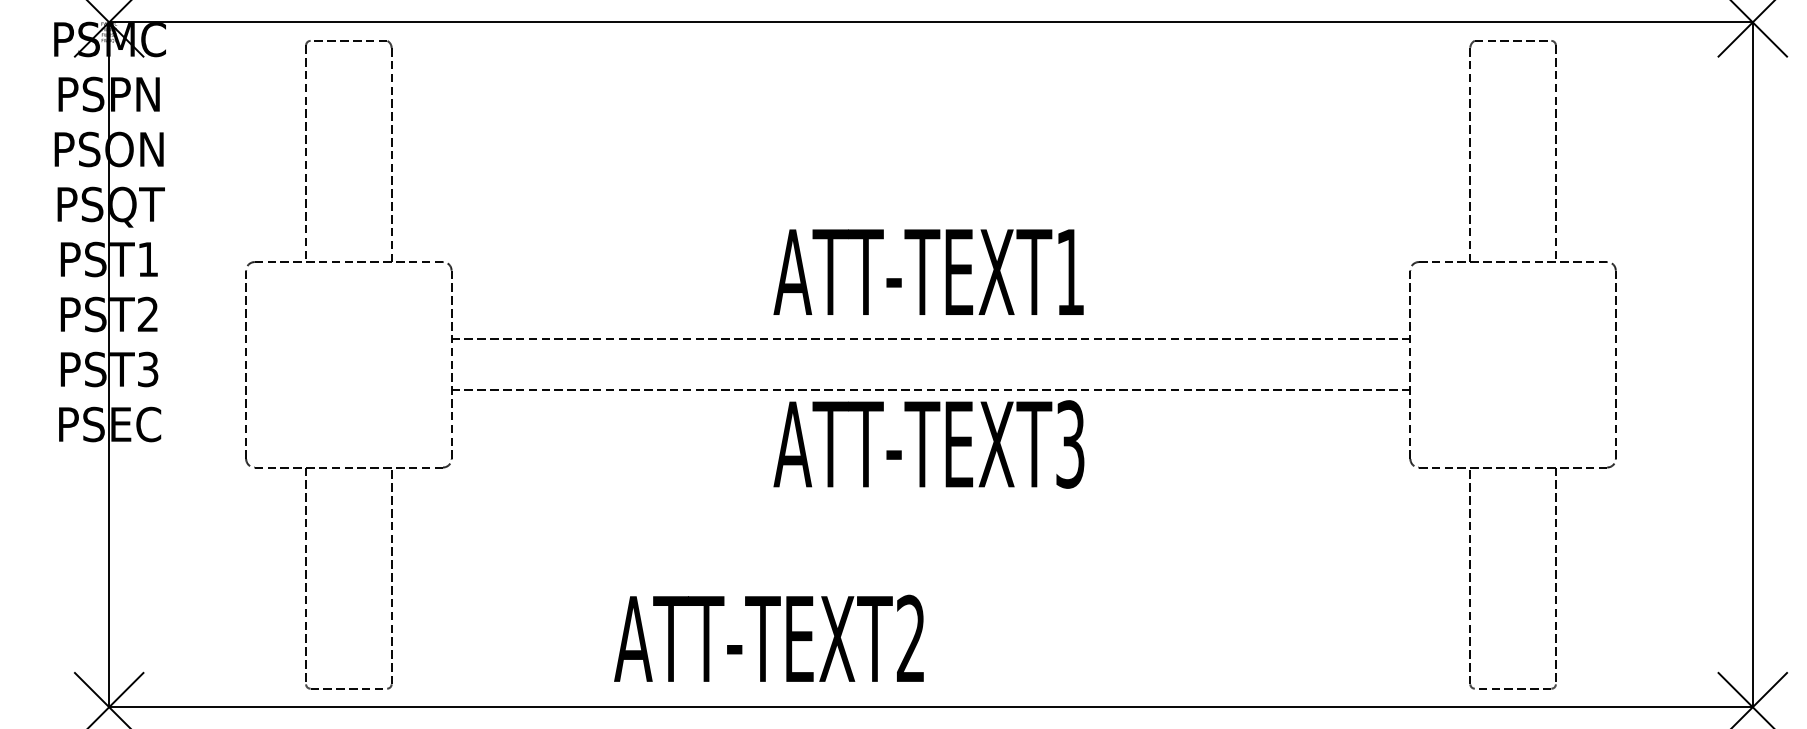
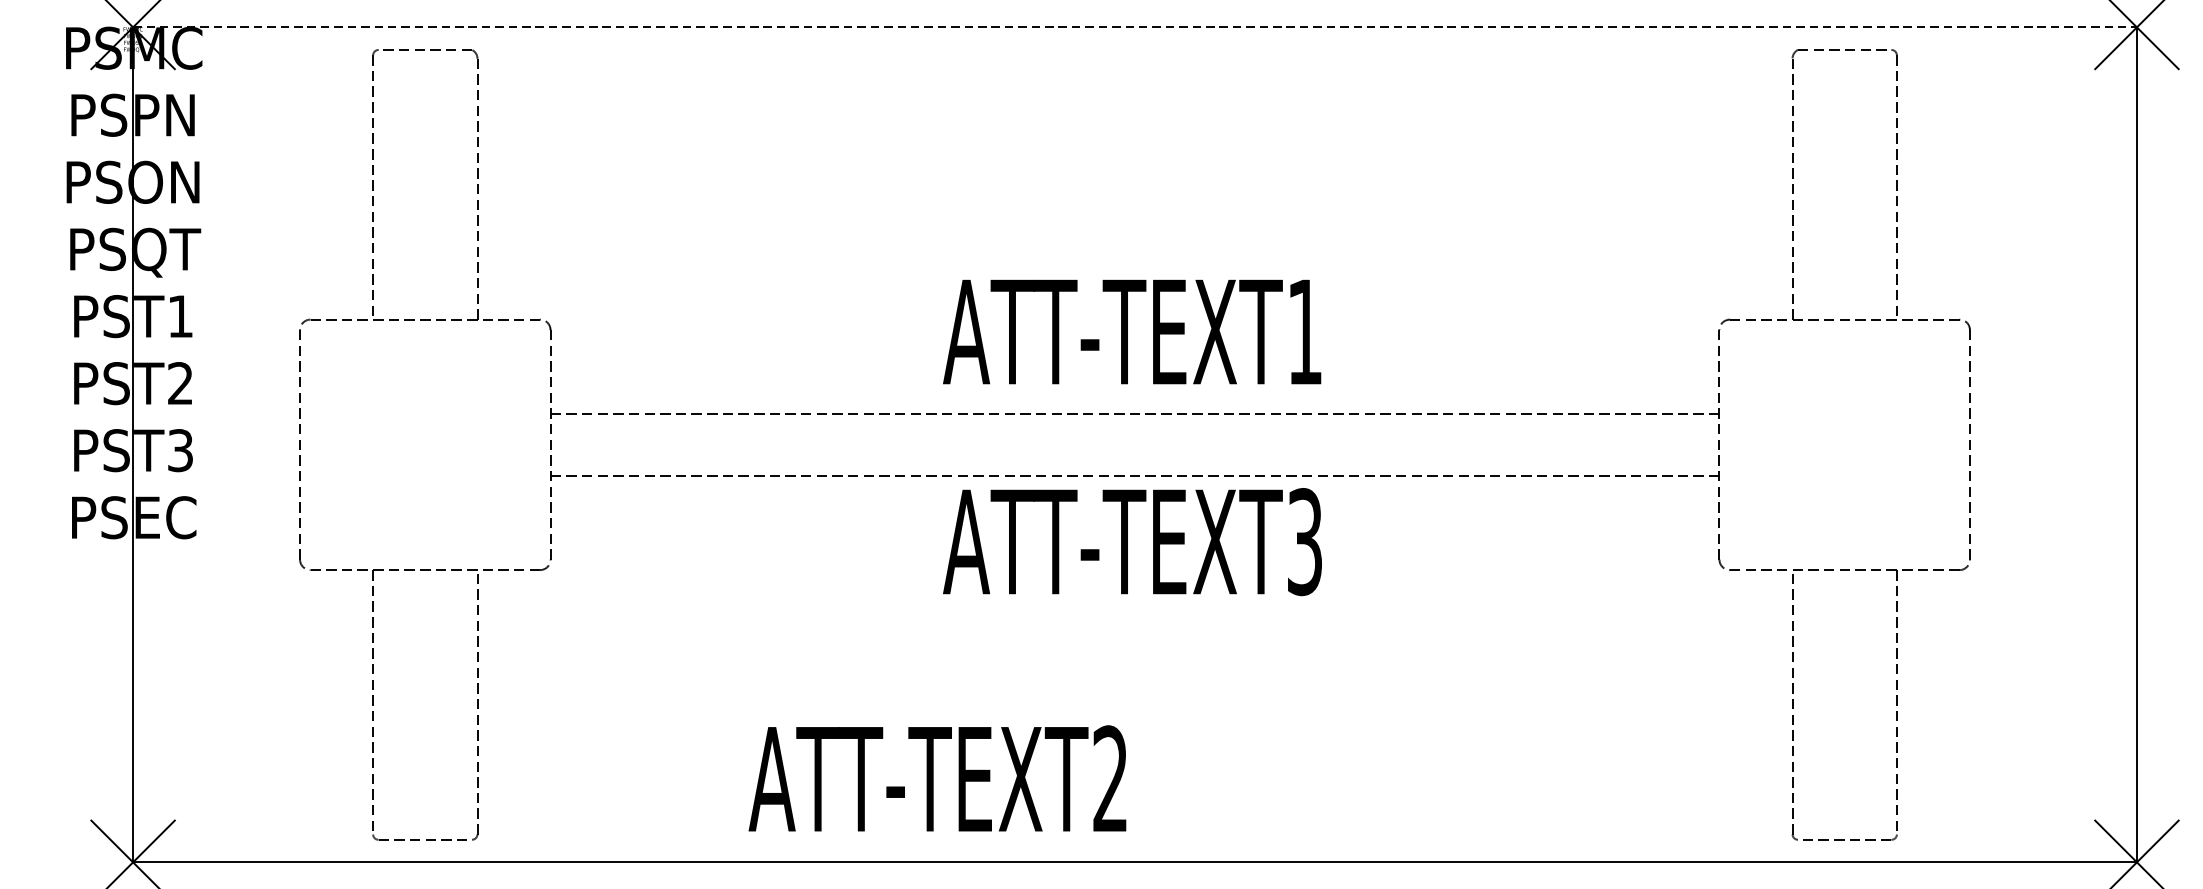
line: (930, 22) -> (1134, 27), solid -> dashed

